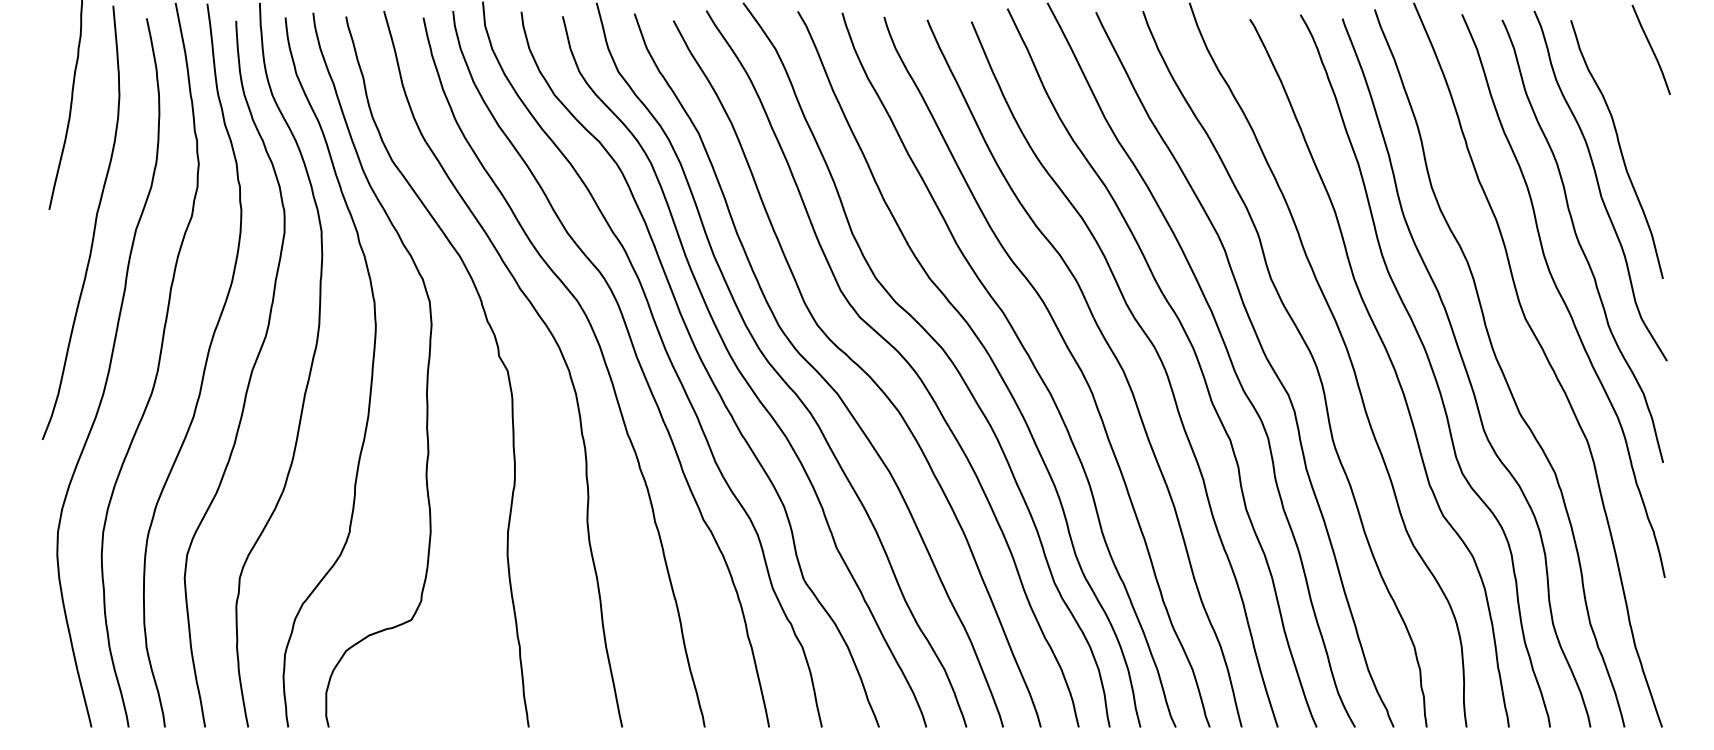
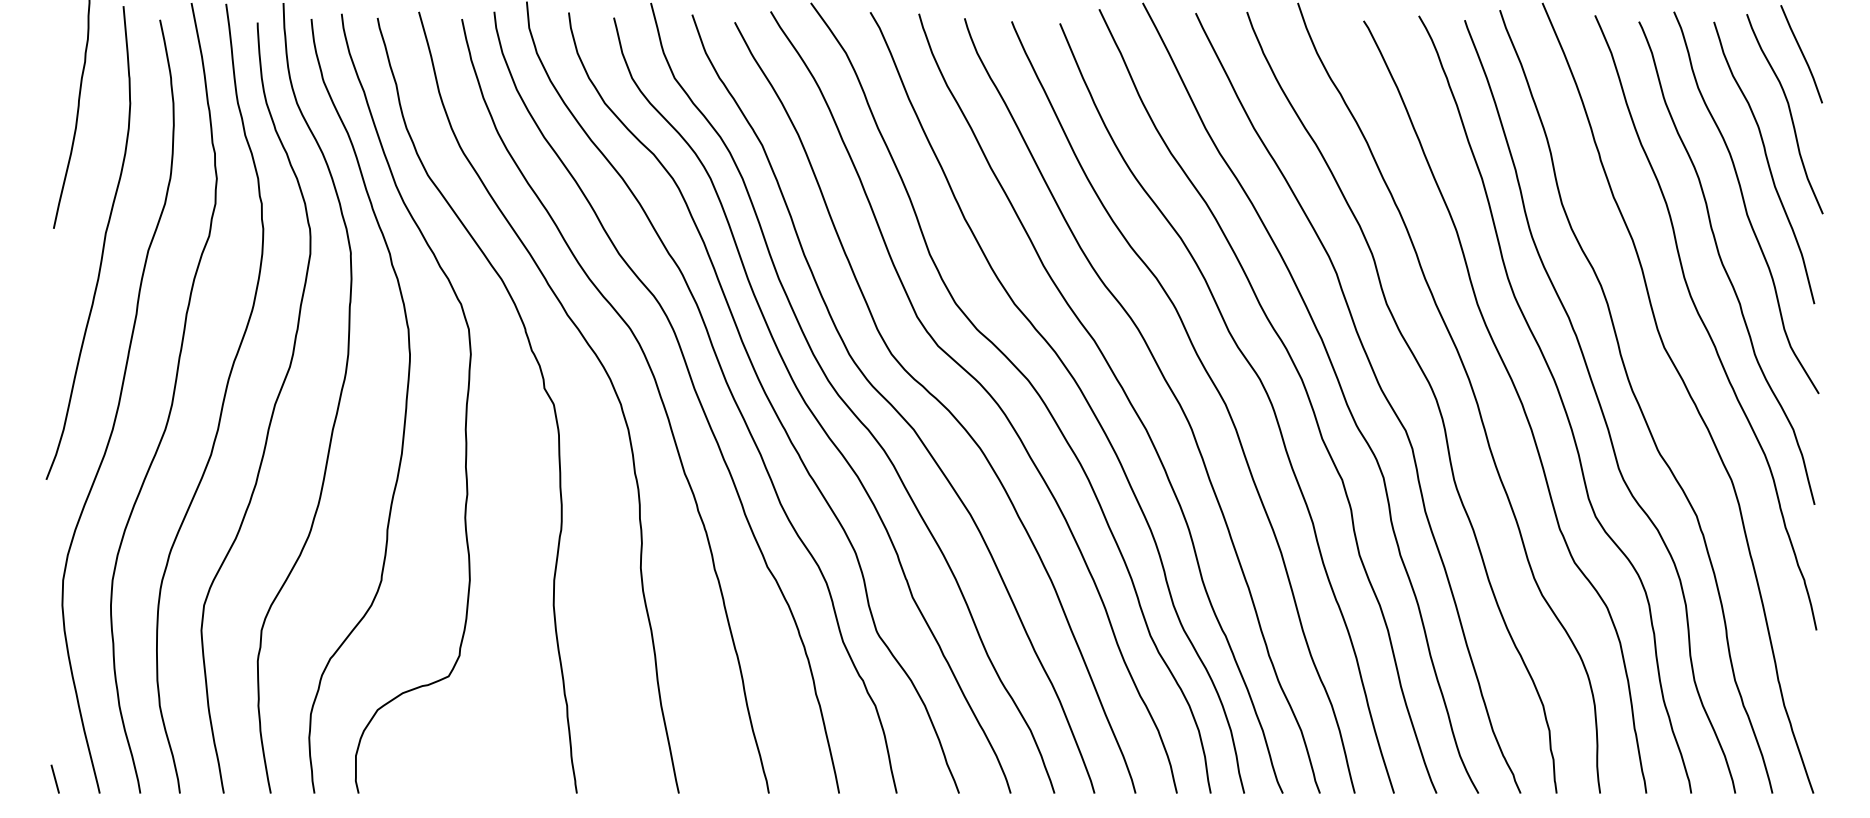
curve: (1640, 104) -> (1789, 113), added
line: (50, 713) -> (54, 778), added

